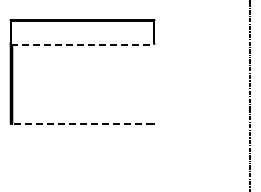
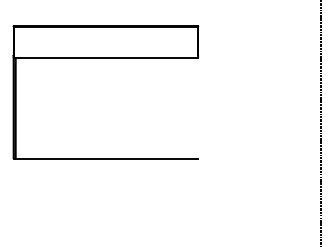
line: (82, 44) -> (105, 57), dashed -> solid
line: (82, 123) -> (105, 158), dashed -> solid

